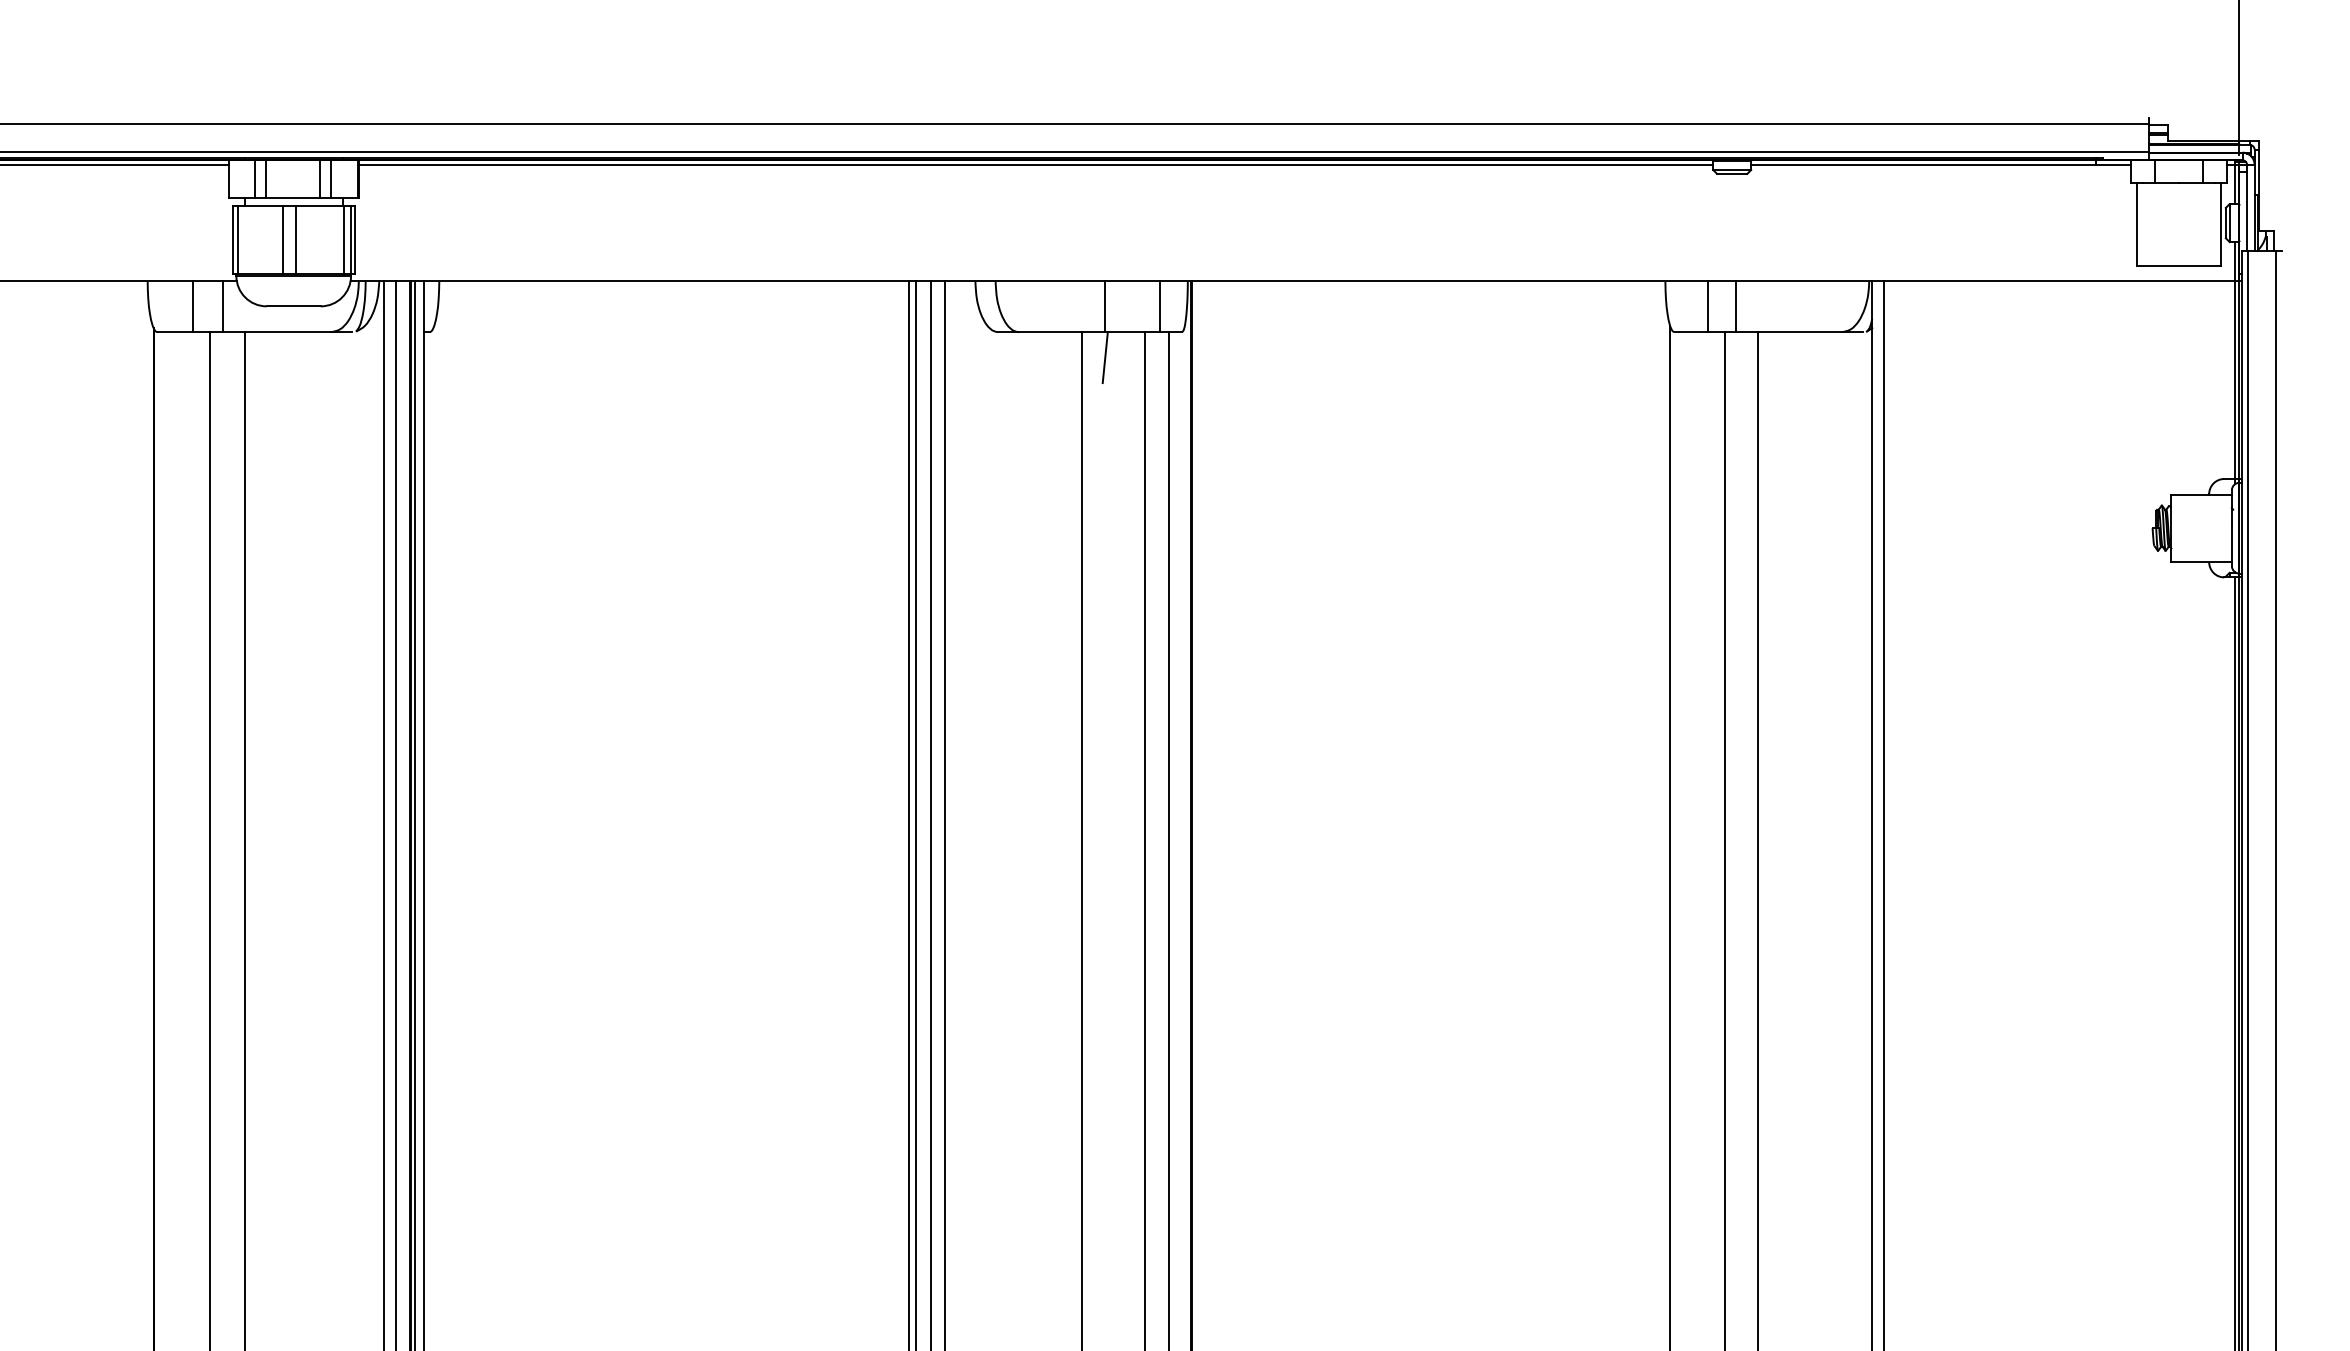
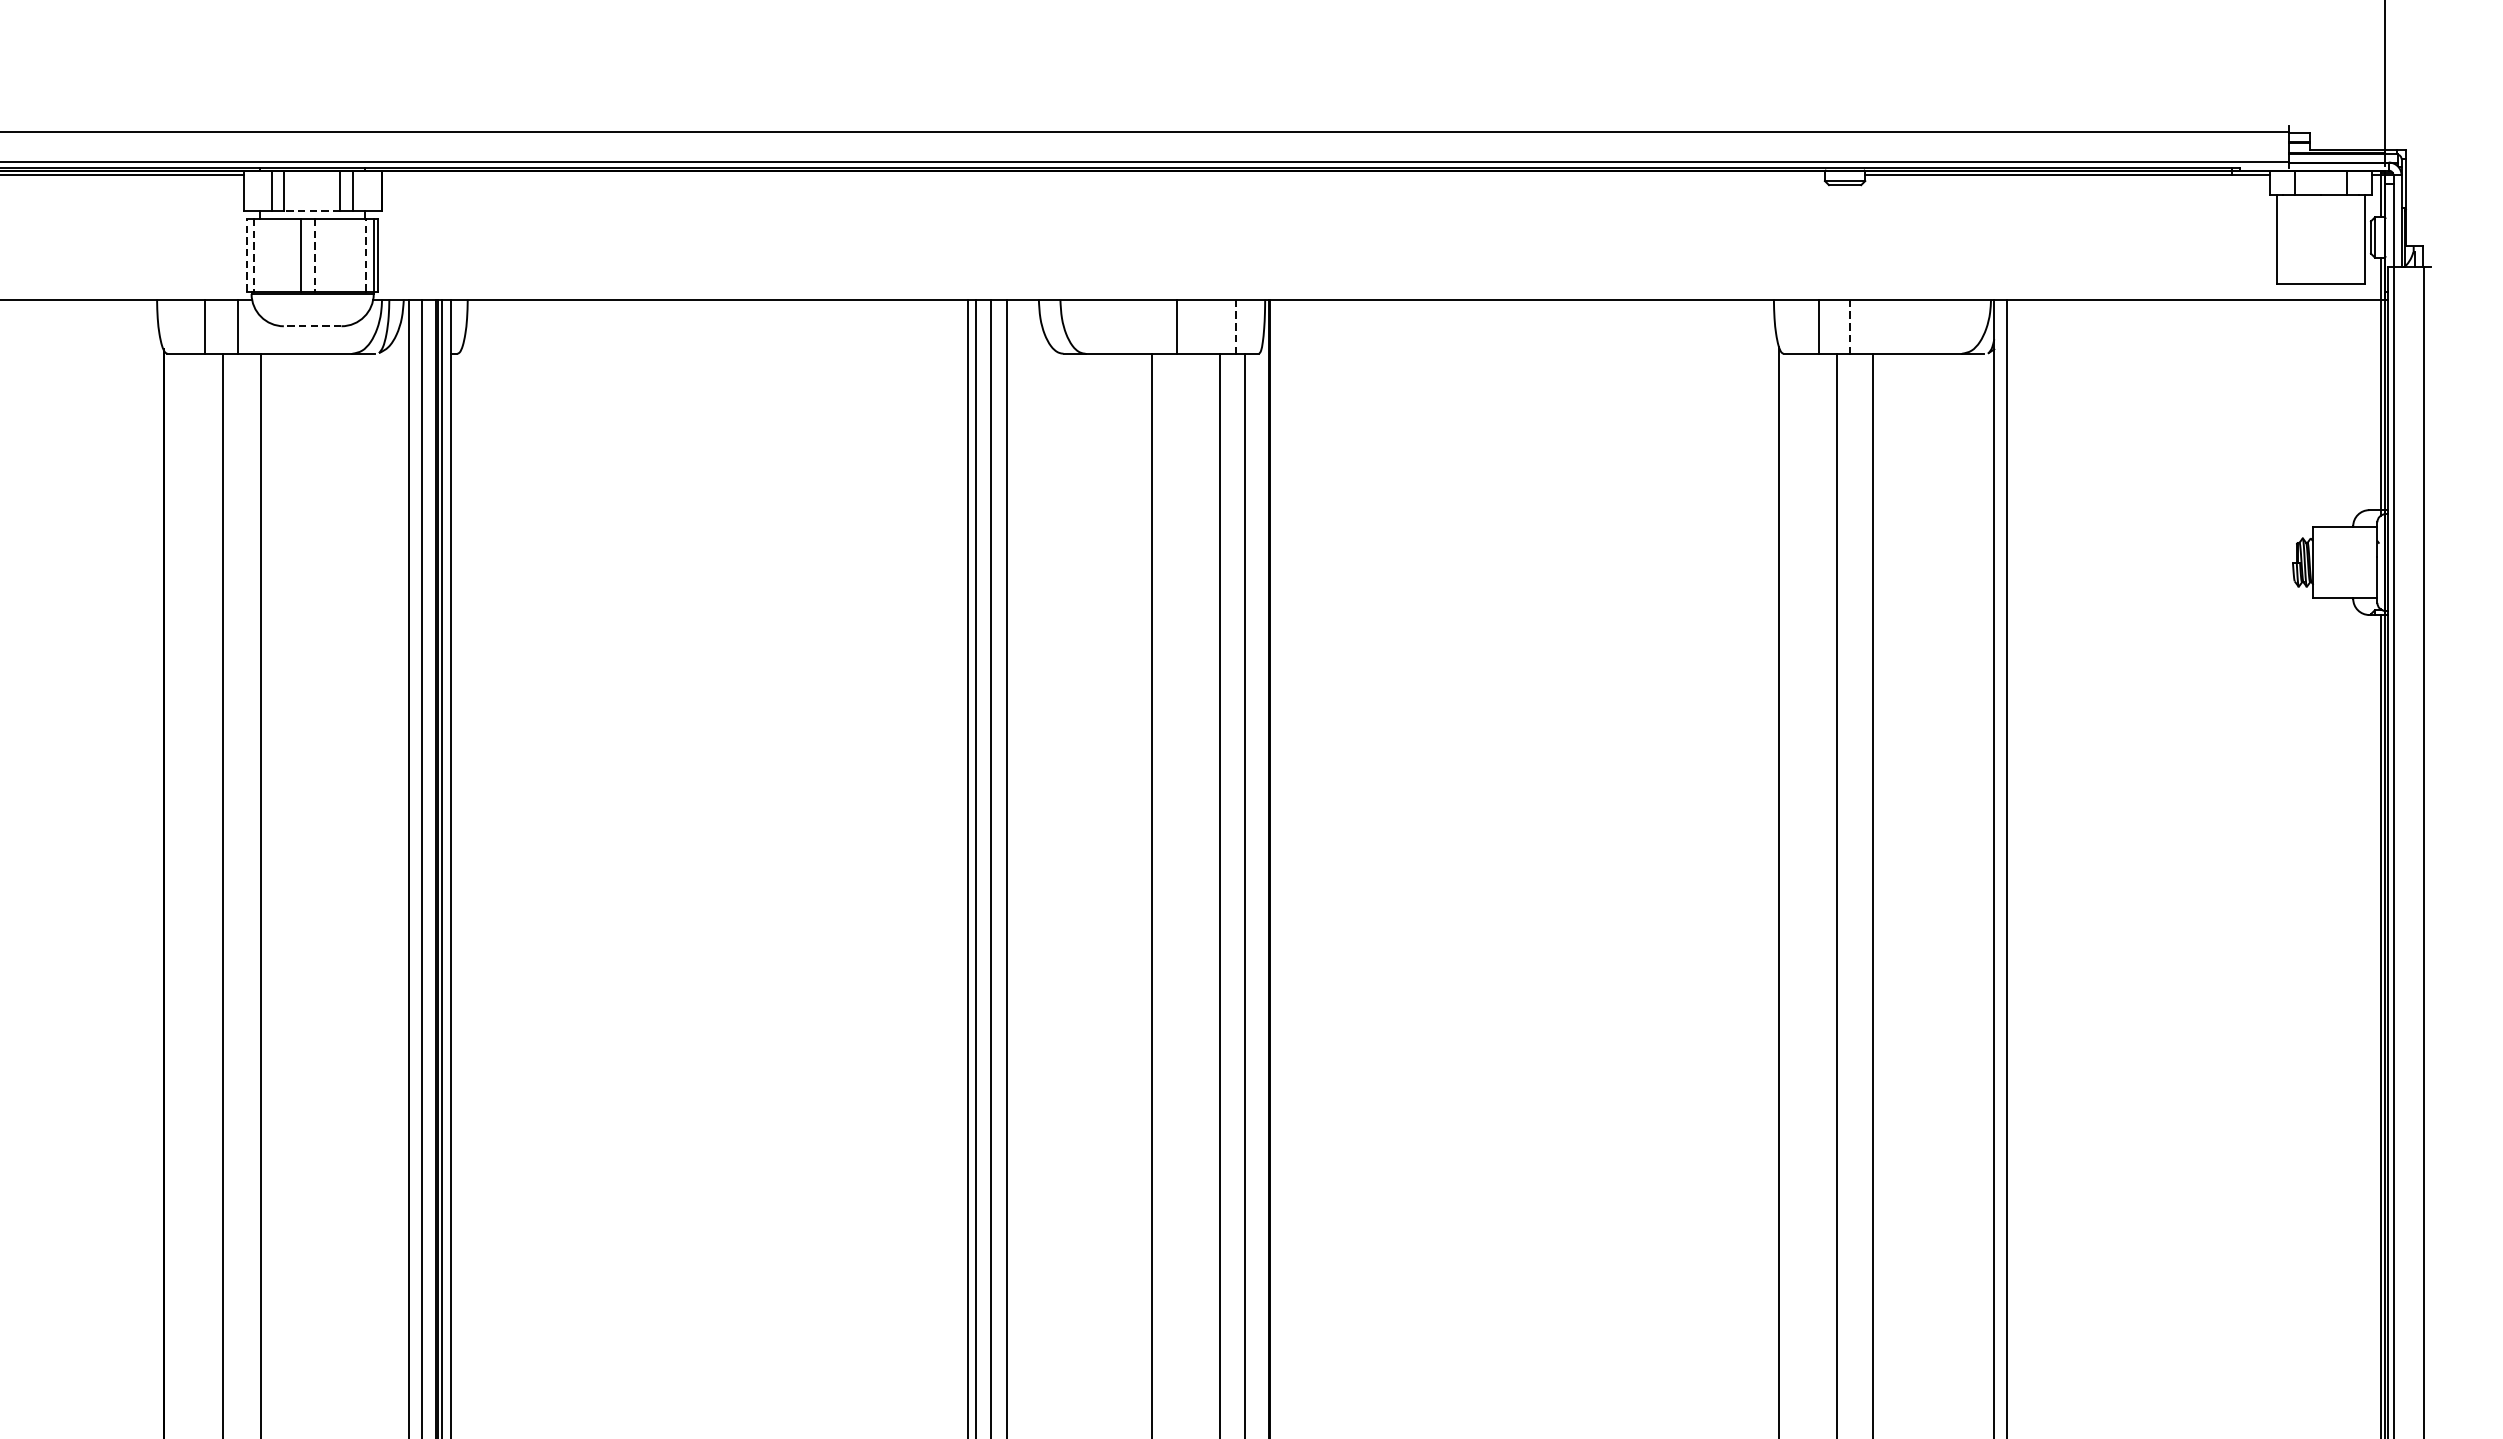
line: (1035, 164) -> (1102, 175), removed
line: (293, 198) -> (312, 211), solid -> dashed
line: (232, 239) -> (247, 255), solid -> dashed
line: (343, 239) -> (365, 255), solid -> dashed
line: (238, 240) -> (253, 256), solid -> dashed
line: (295, 240) -> (314, 256), solid -> dashed
line: (293, 306) -> (312, 326), solid -> dashed
line: (1160, 307) -> (1236, 327), solid -> dashed
line: (1736, 307) -> (1849, 327), solid -> dashed
line: (1104, 357) -> (1176, 380), removed

